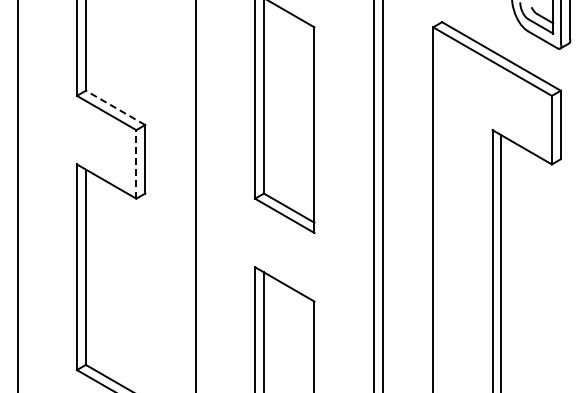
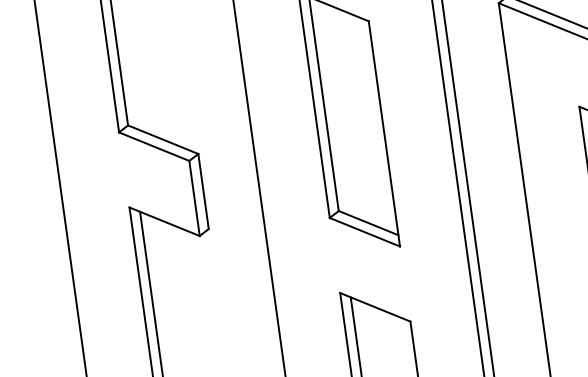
line: (115, 107) -> (163, 139), dashed -> solid
line: (136, 163) -> (194, 197), dashed -> solid

